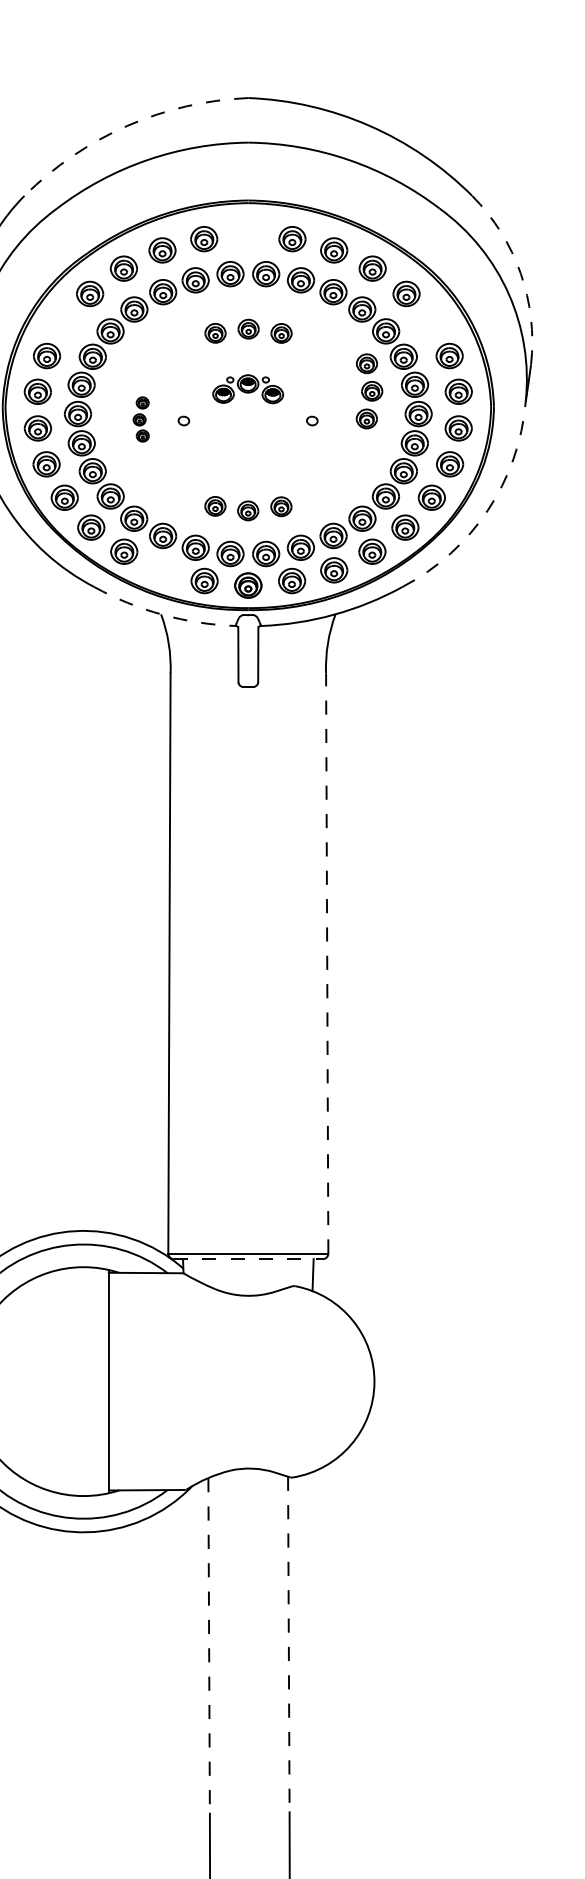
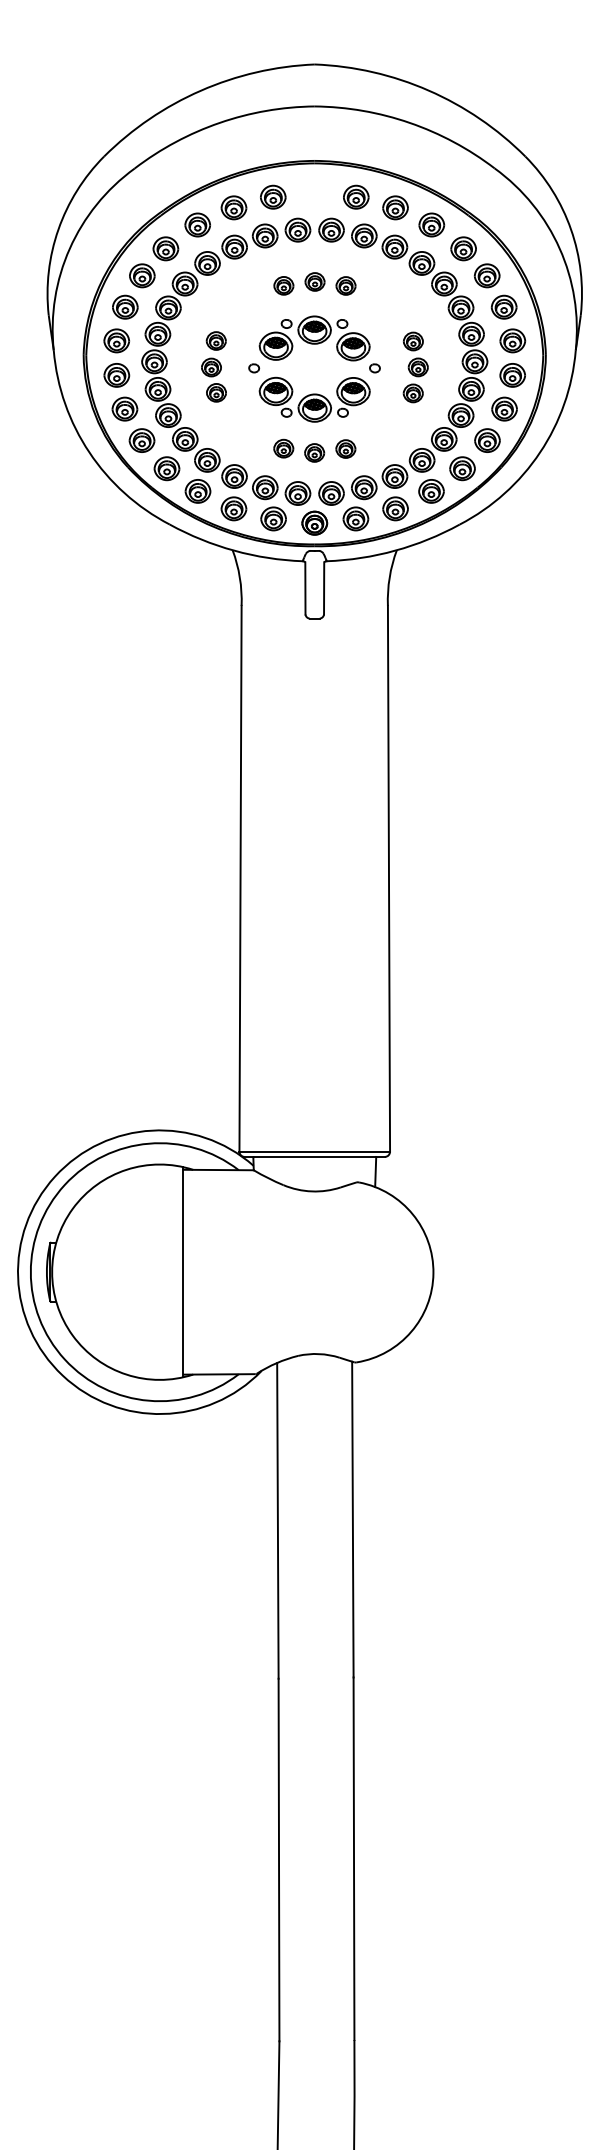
arc: (126, 125) -> (200, 90), dashed -> solid
arc: (521, 273) -> (571, 229), dashed -> solid
part: (65, 322) -> (142, 275), added
part: (430, 322) -> (486, 275), added
part: (248, 389) -> (314, 338), size x1.67
part: (369, 391) -> (415, 367), moved
part: (140, 419) -> (213, 366), size x1.67
part: (248, 454) -> (314, 399), added
arc: (488, 510) -> (540, 452), dashed -> solid
part: (161, 569) -> (233, 508), added
arc: (163, 614) -> (234, 550), dashed -> solid
line: (326, 963) -> (388, 878), dashed -> solid
line: (249, 1258) -> (315, 1156), dashed -> solid
line: (288, 1644) -> (352, 1519), dashed -> solid
line: (208, 1645) -> (277, 1520), dashed -> solid

